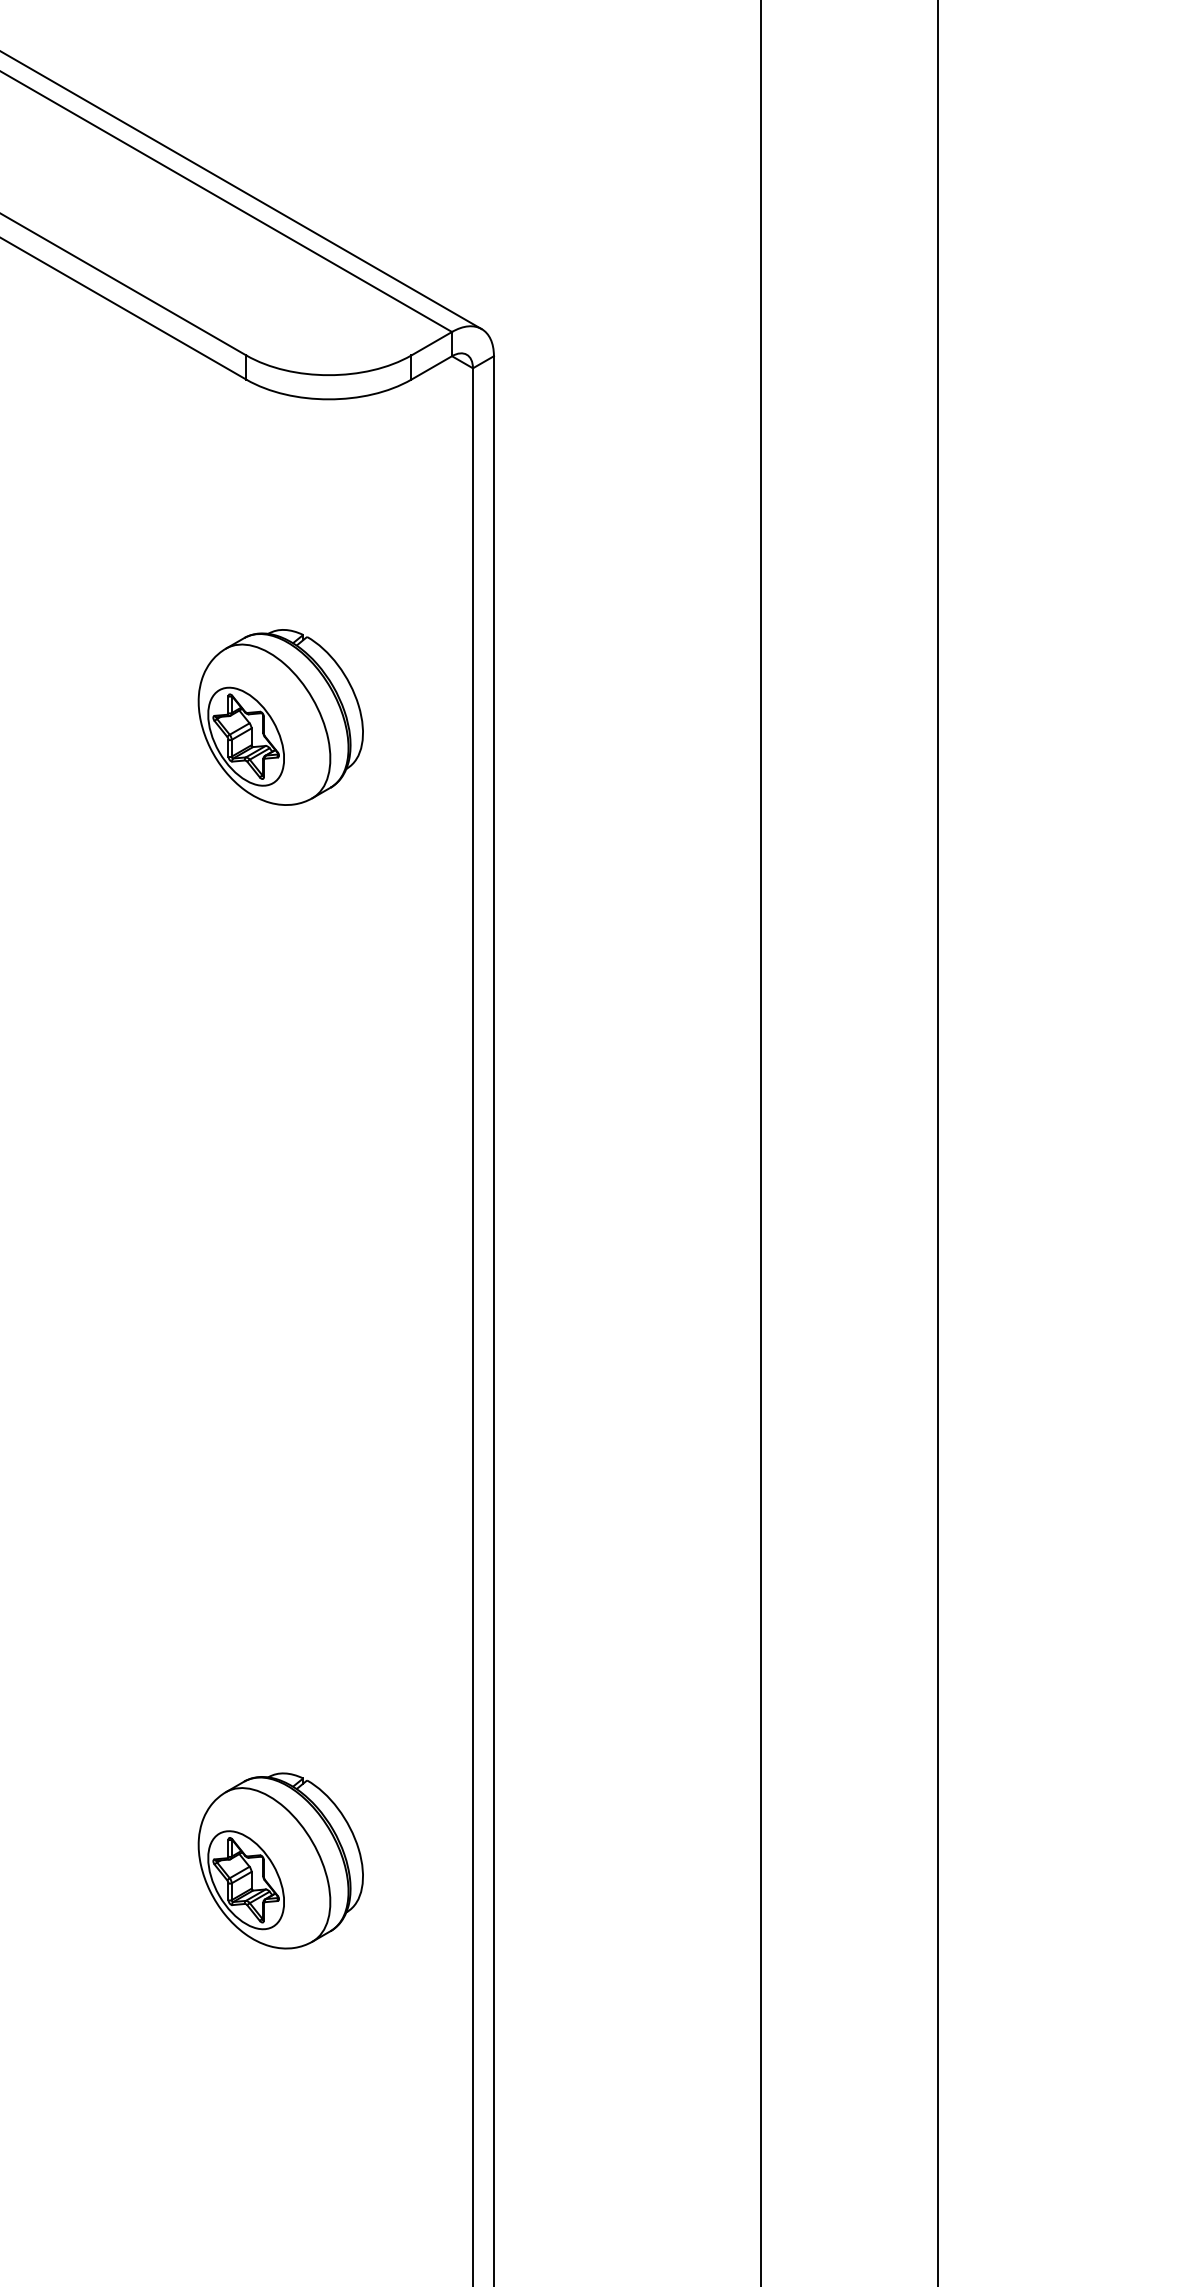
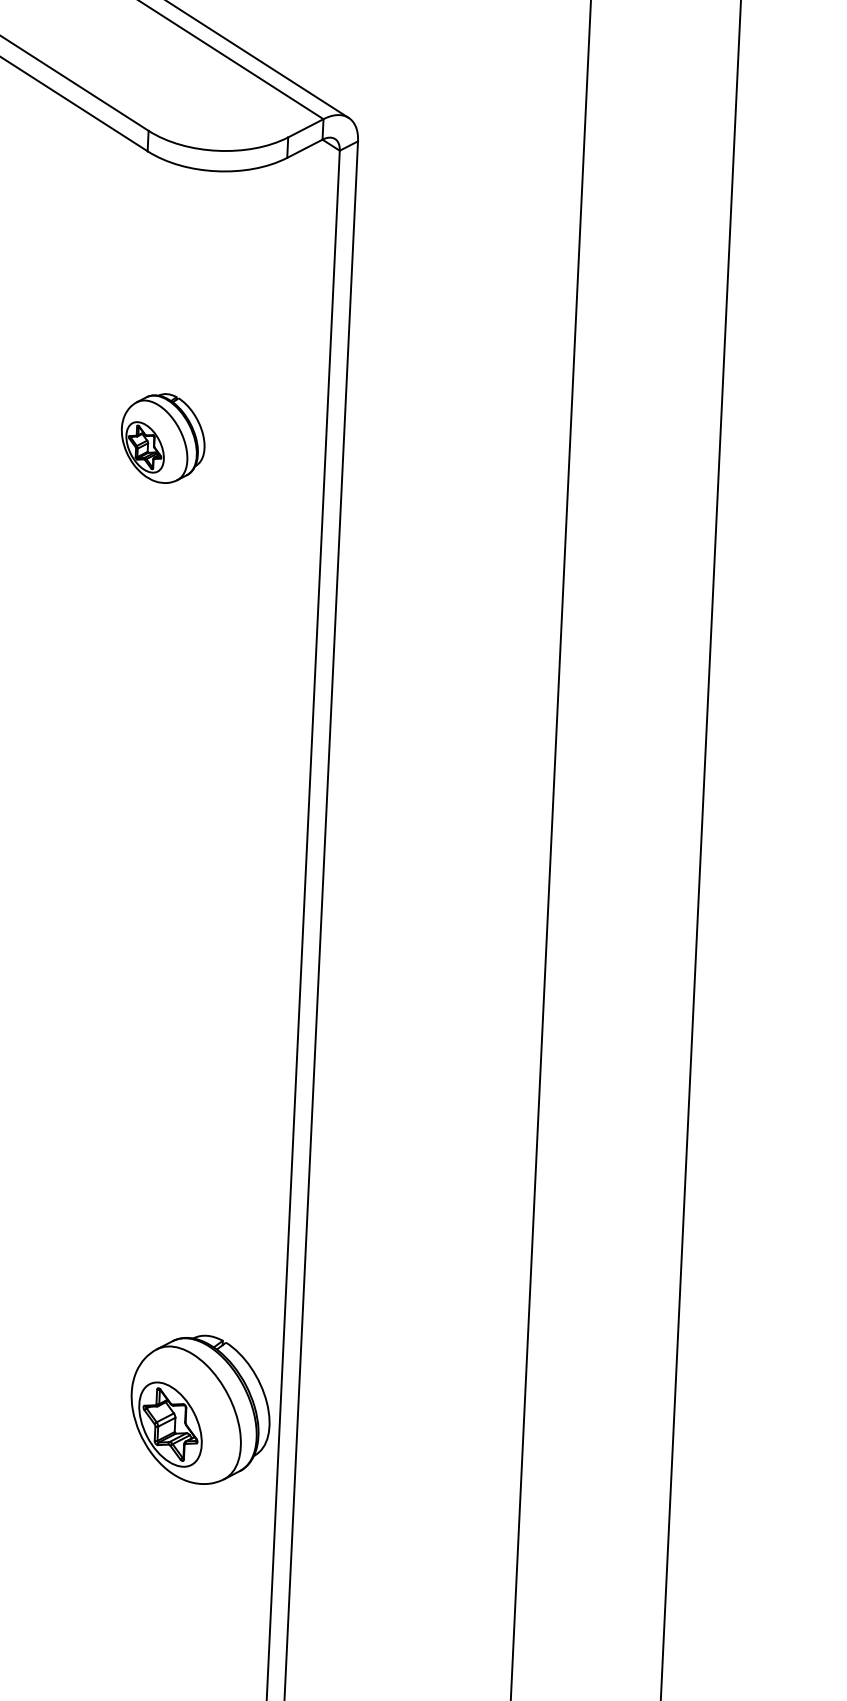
part: (280, 717) -> (163, 438), size x0.6
part: (280, 1860) -> (200, 1409), moved

